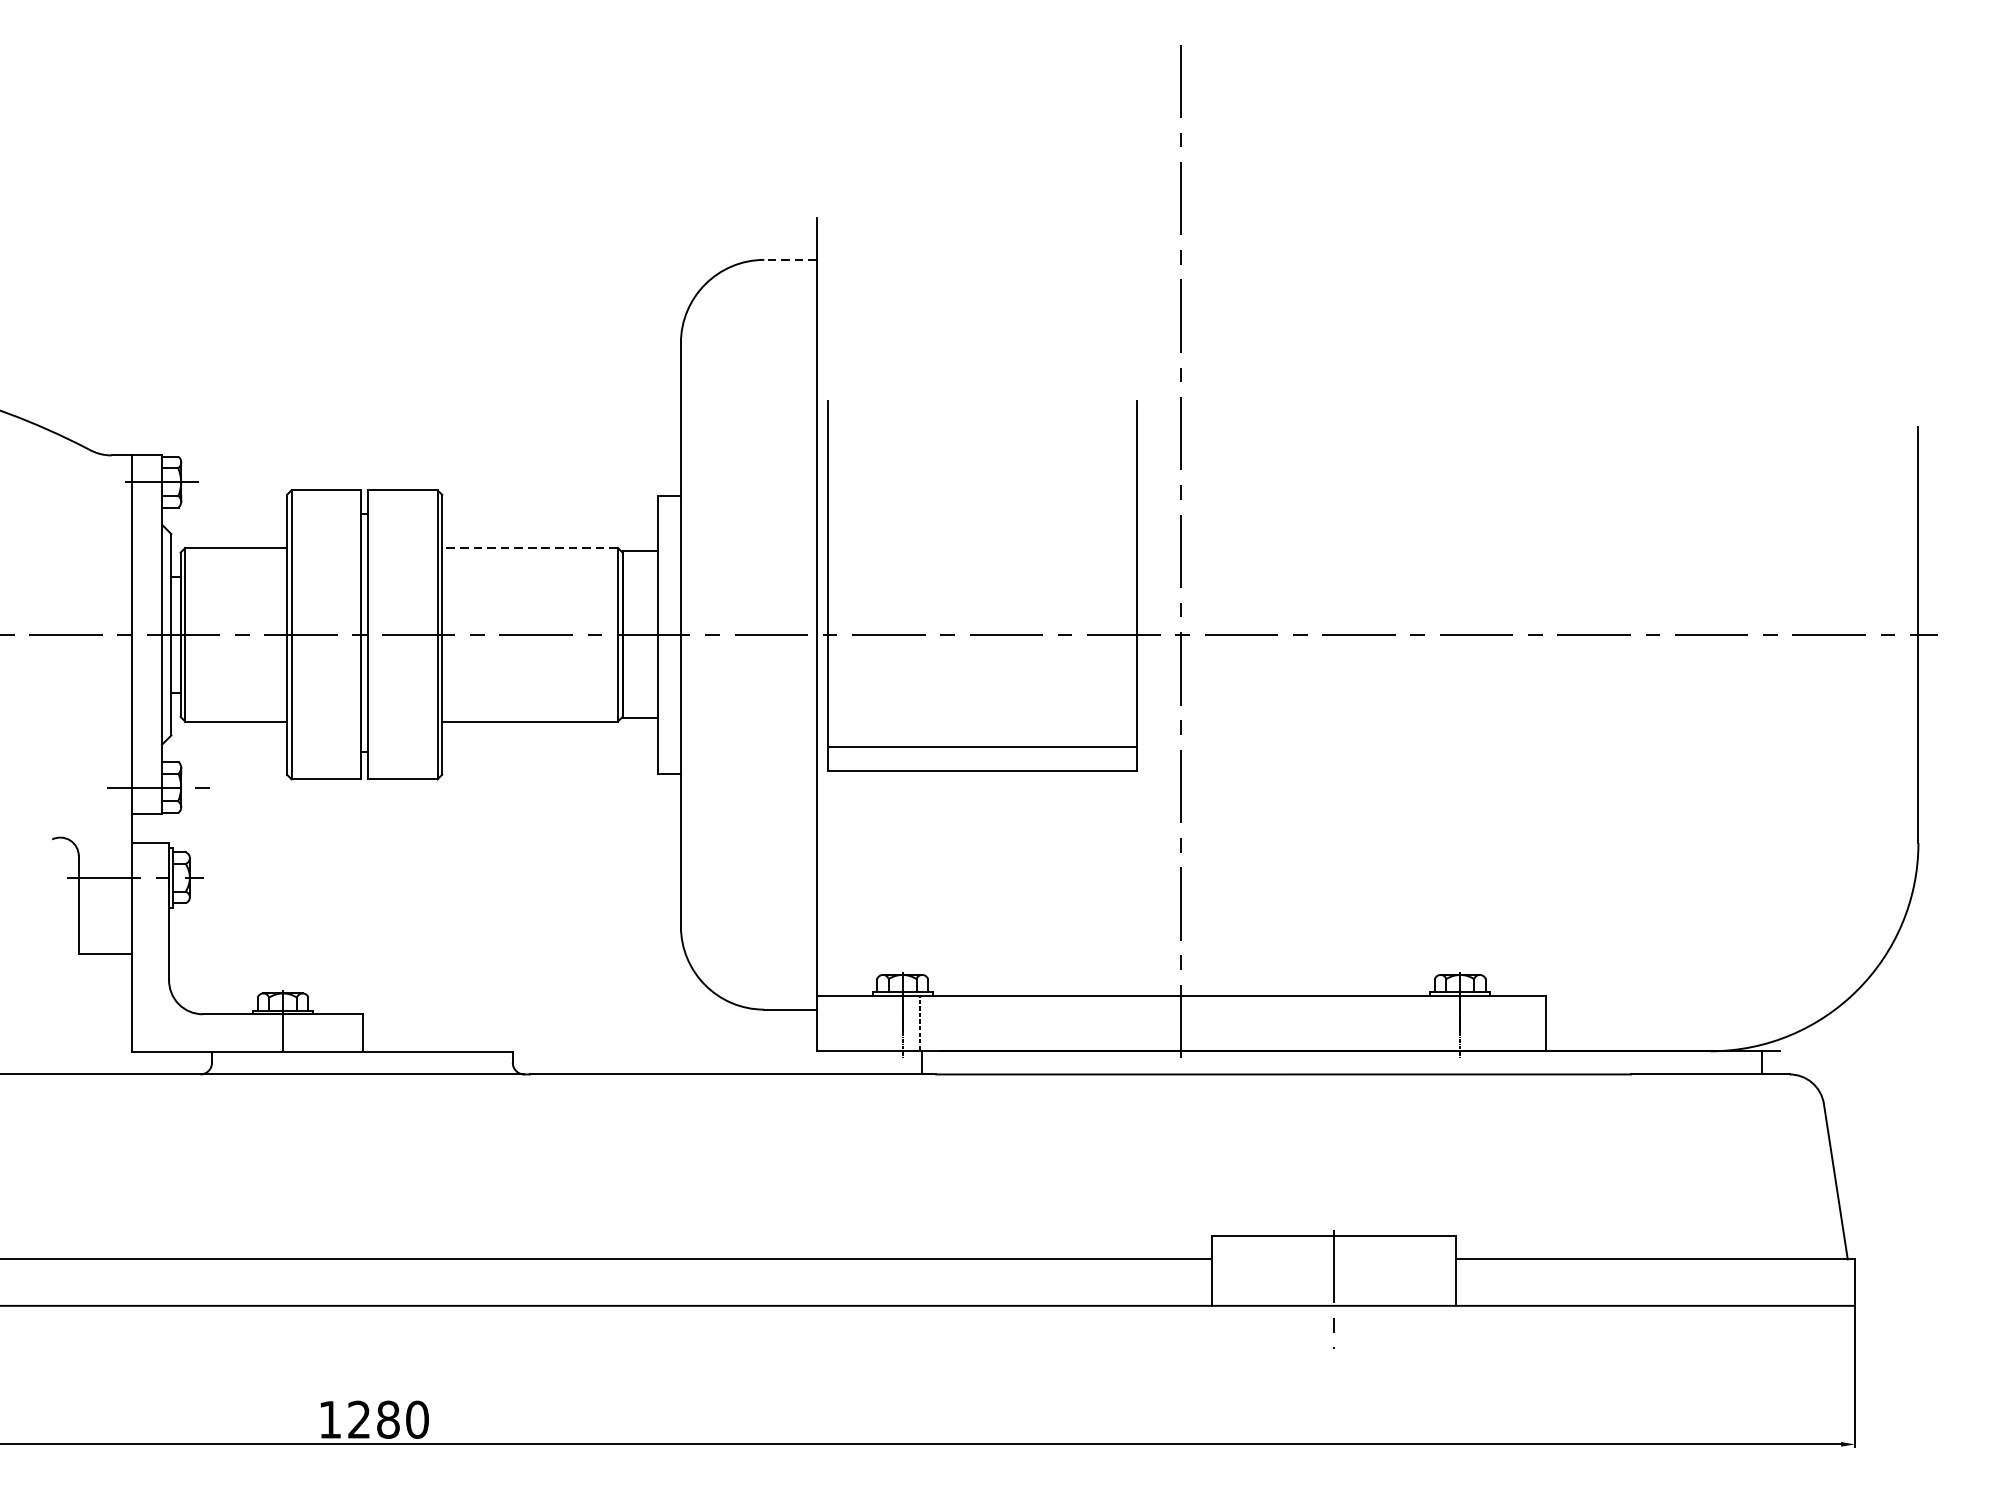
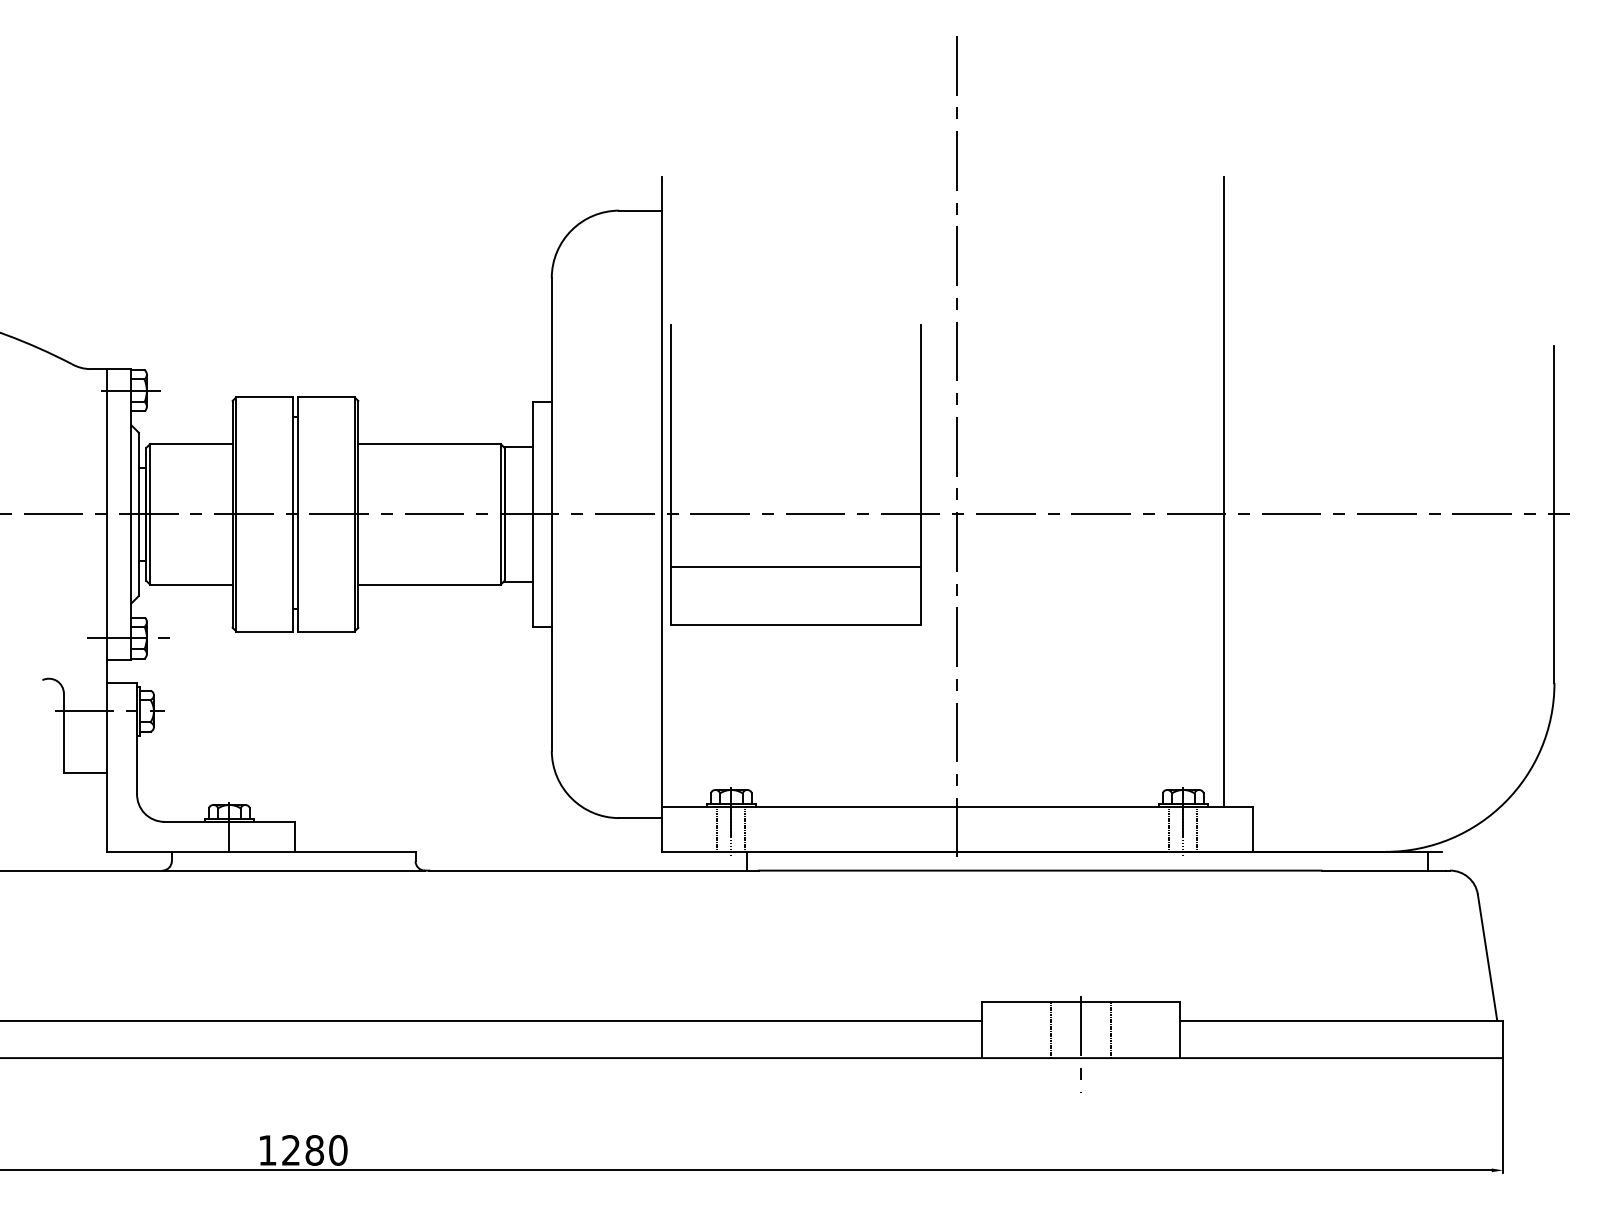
line: (790, 259) -> (640, 210), dashed -> solid
line: (530, 548) -> (429, 444), dashed -> solid
line: (1509, 606) -> (1223, 491), added
line: (981, 747) -> (795, 567), moved
line: (885, 1022) -> (717, 828), added
line: (1443, 1022) -> (1169, 828), added
line: (1477, 1022) -> (1197, 828), added
line: (1297, 1270) -> (1051, 1029), added
line: (1371, 1270) -> (1111, 1029), added

